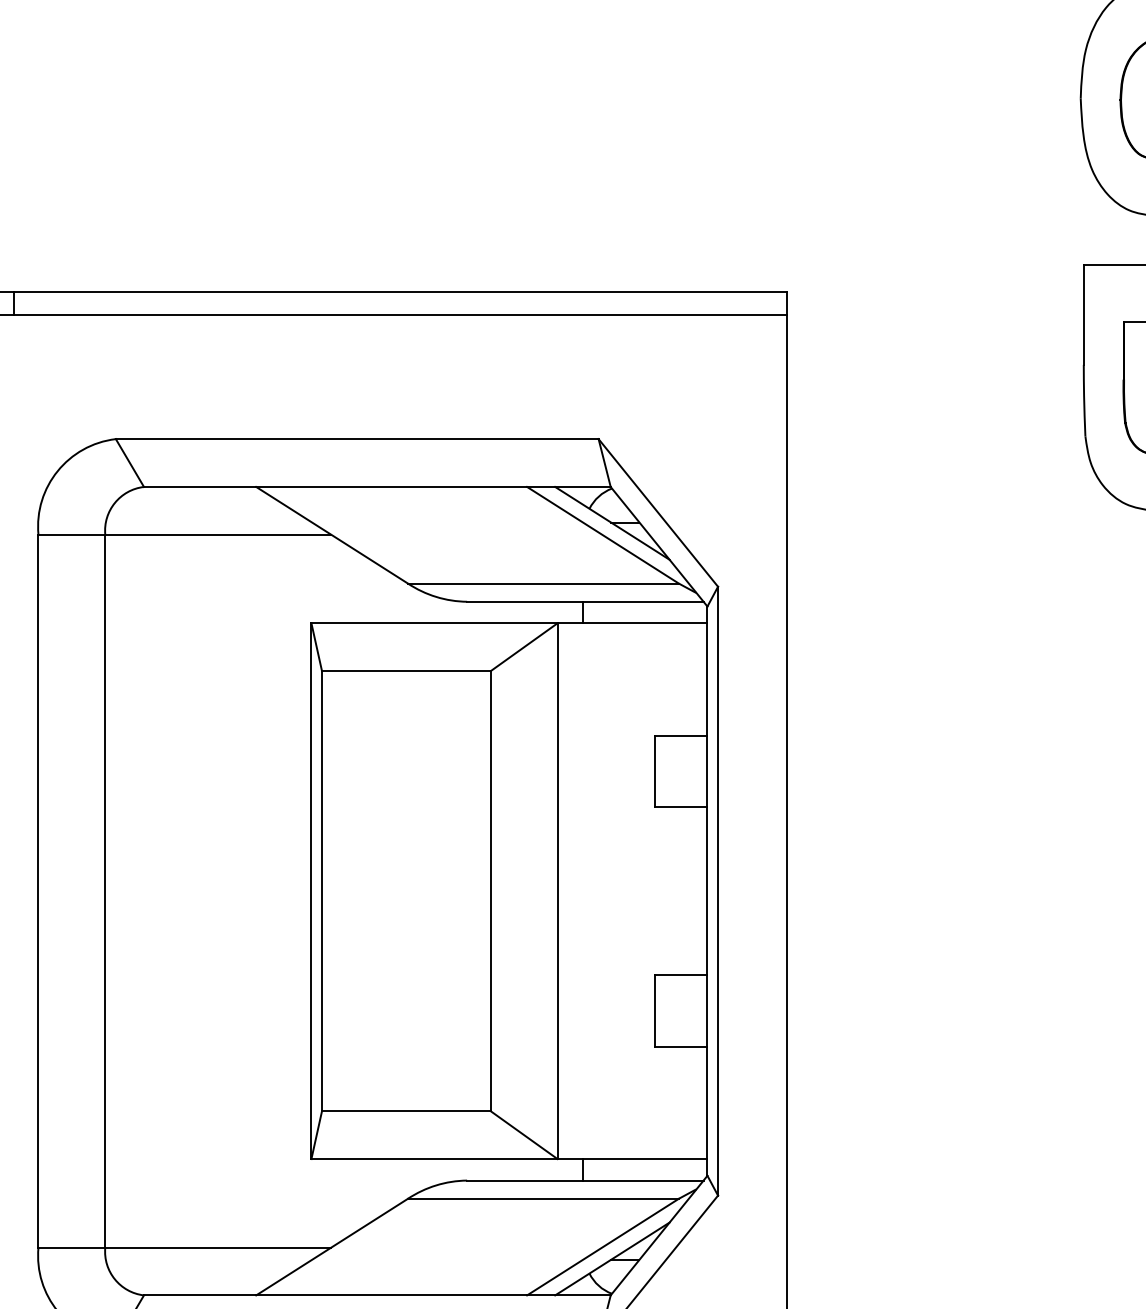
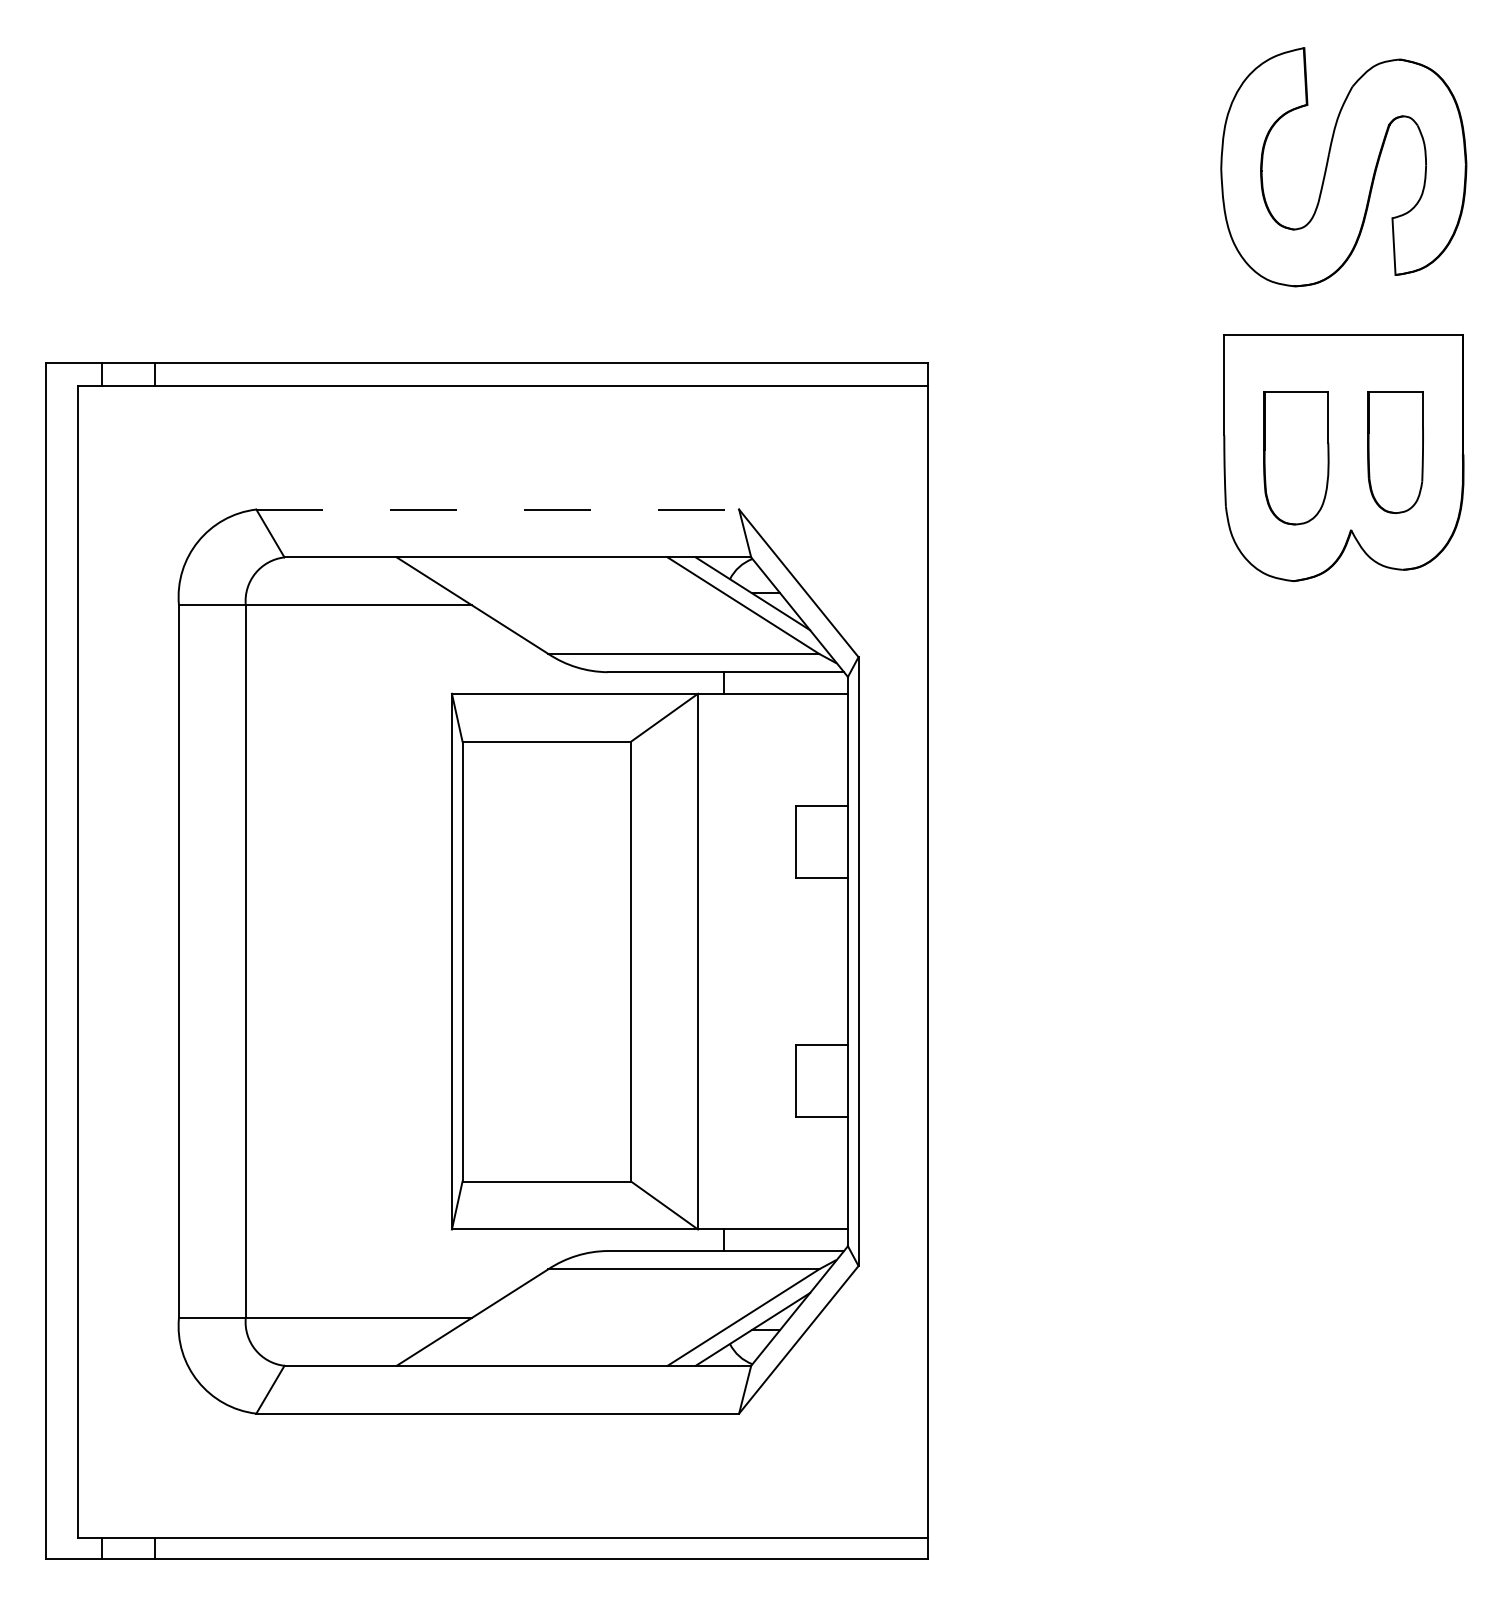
line: (358, 439) -> (498, 509), solid -> dashed

